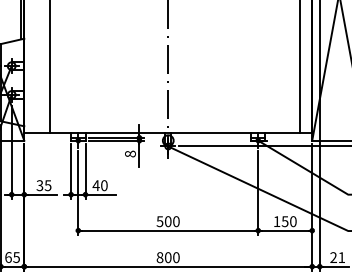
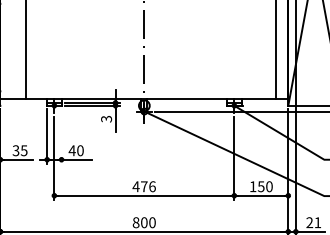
text: (130, 153) -> (106, 118), 8 -> 3
line: (85, 171) -> (61, 136), removed
text: (167, 221) -> (143, 186), 500 -> 476

